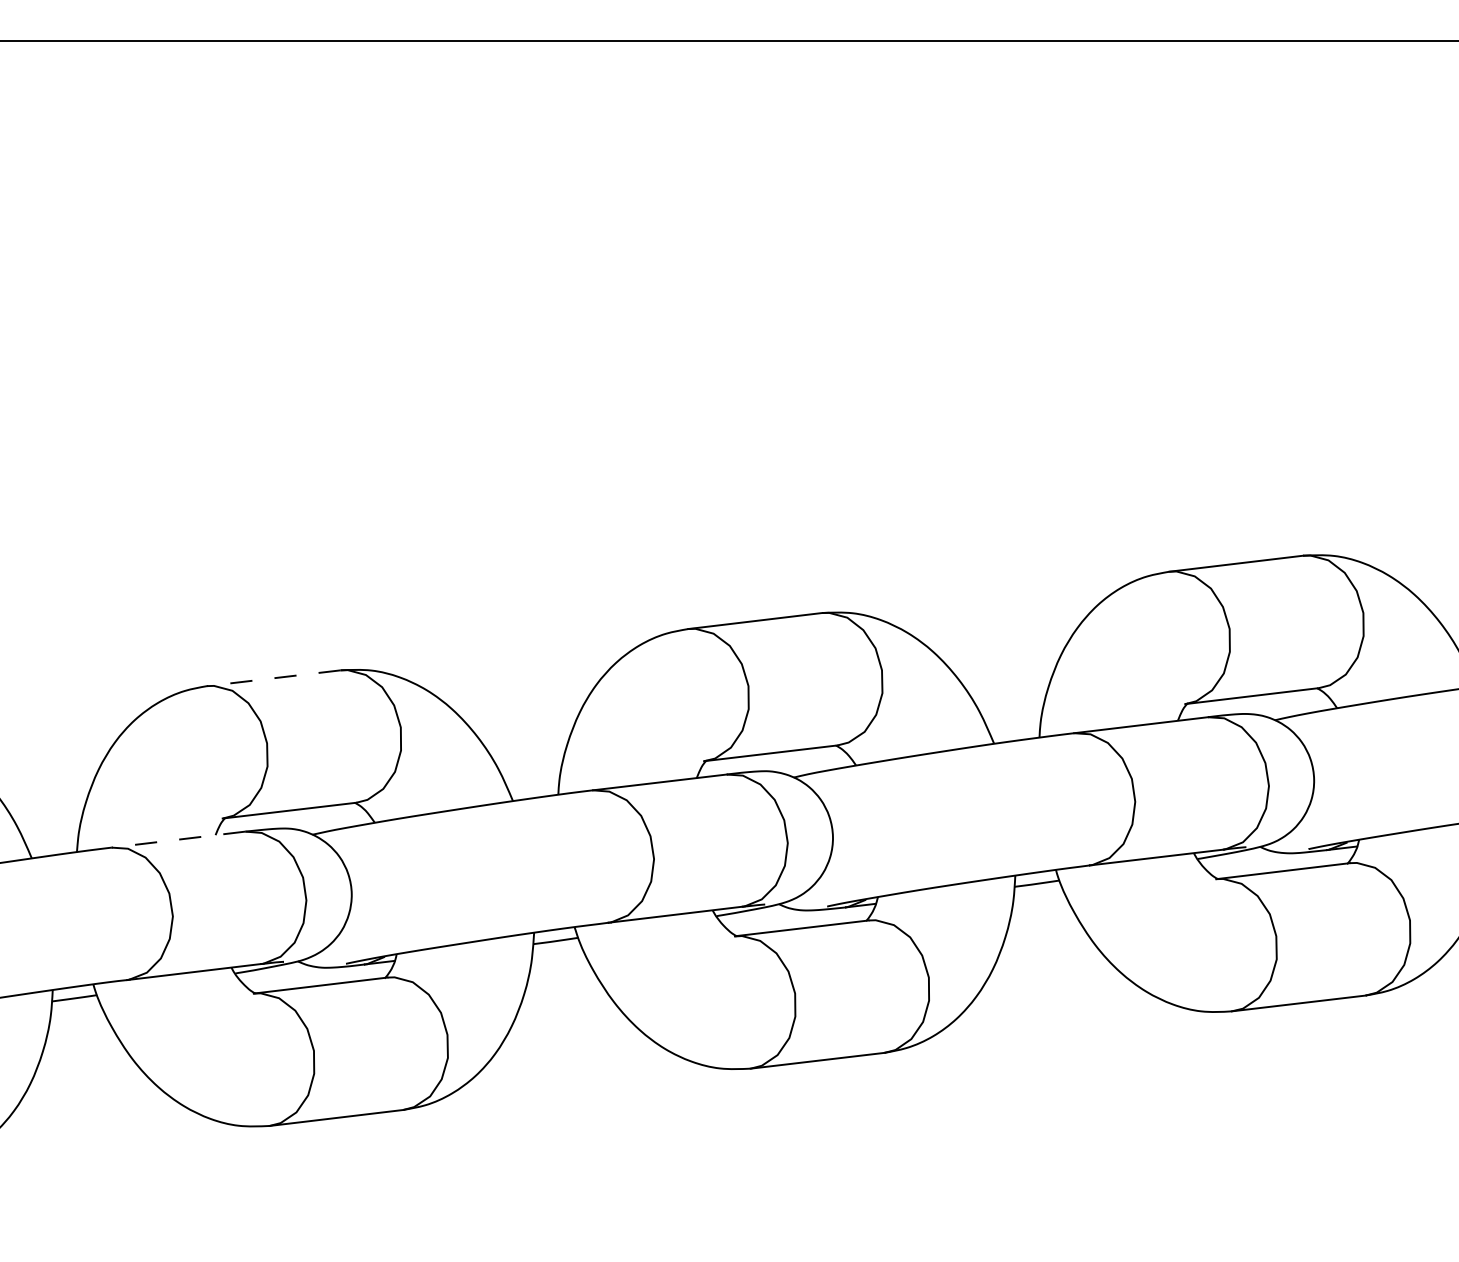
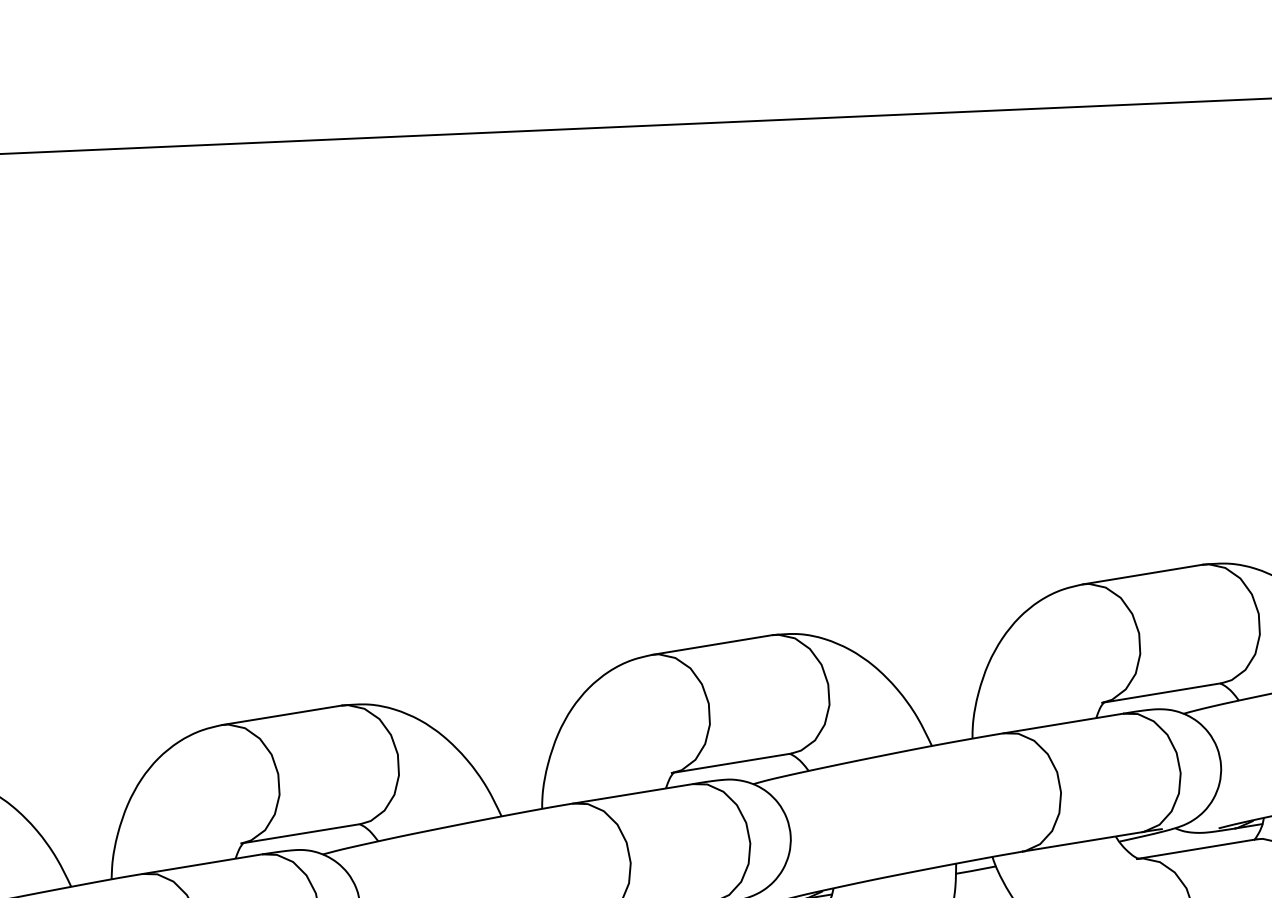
line: (273, 678) -> (281, 715), dashed -> solid
line: (178, 839) -> (202, 864), dashed -> solid

